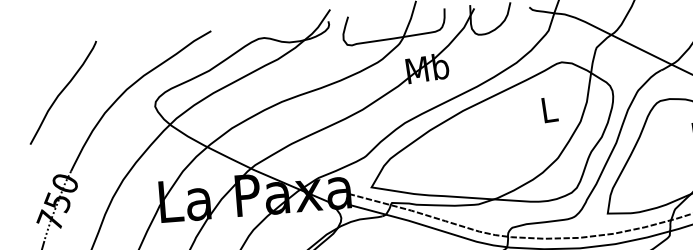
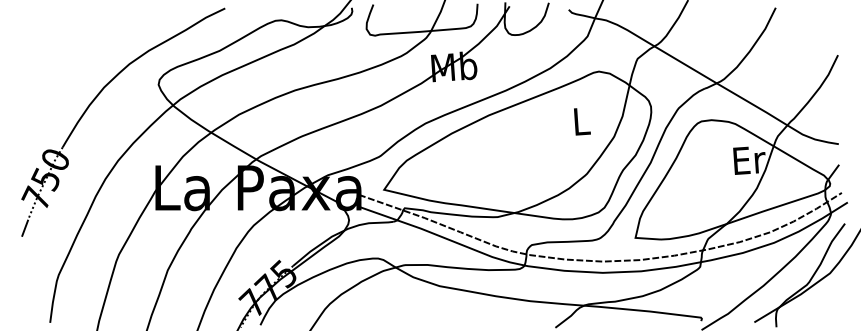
curve: (62, 92) -> (60, 61), removed

